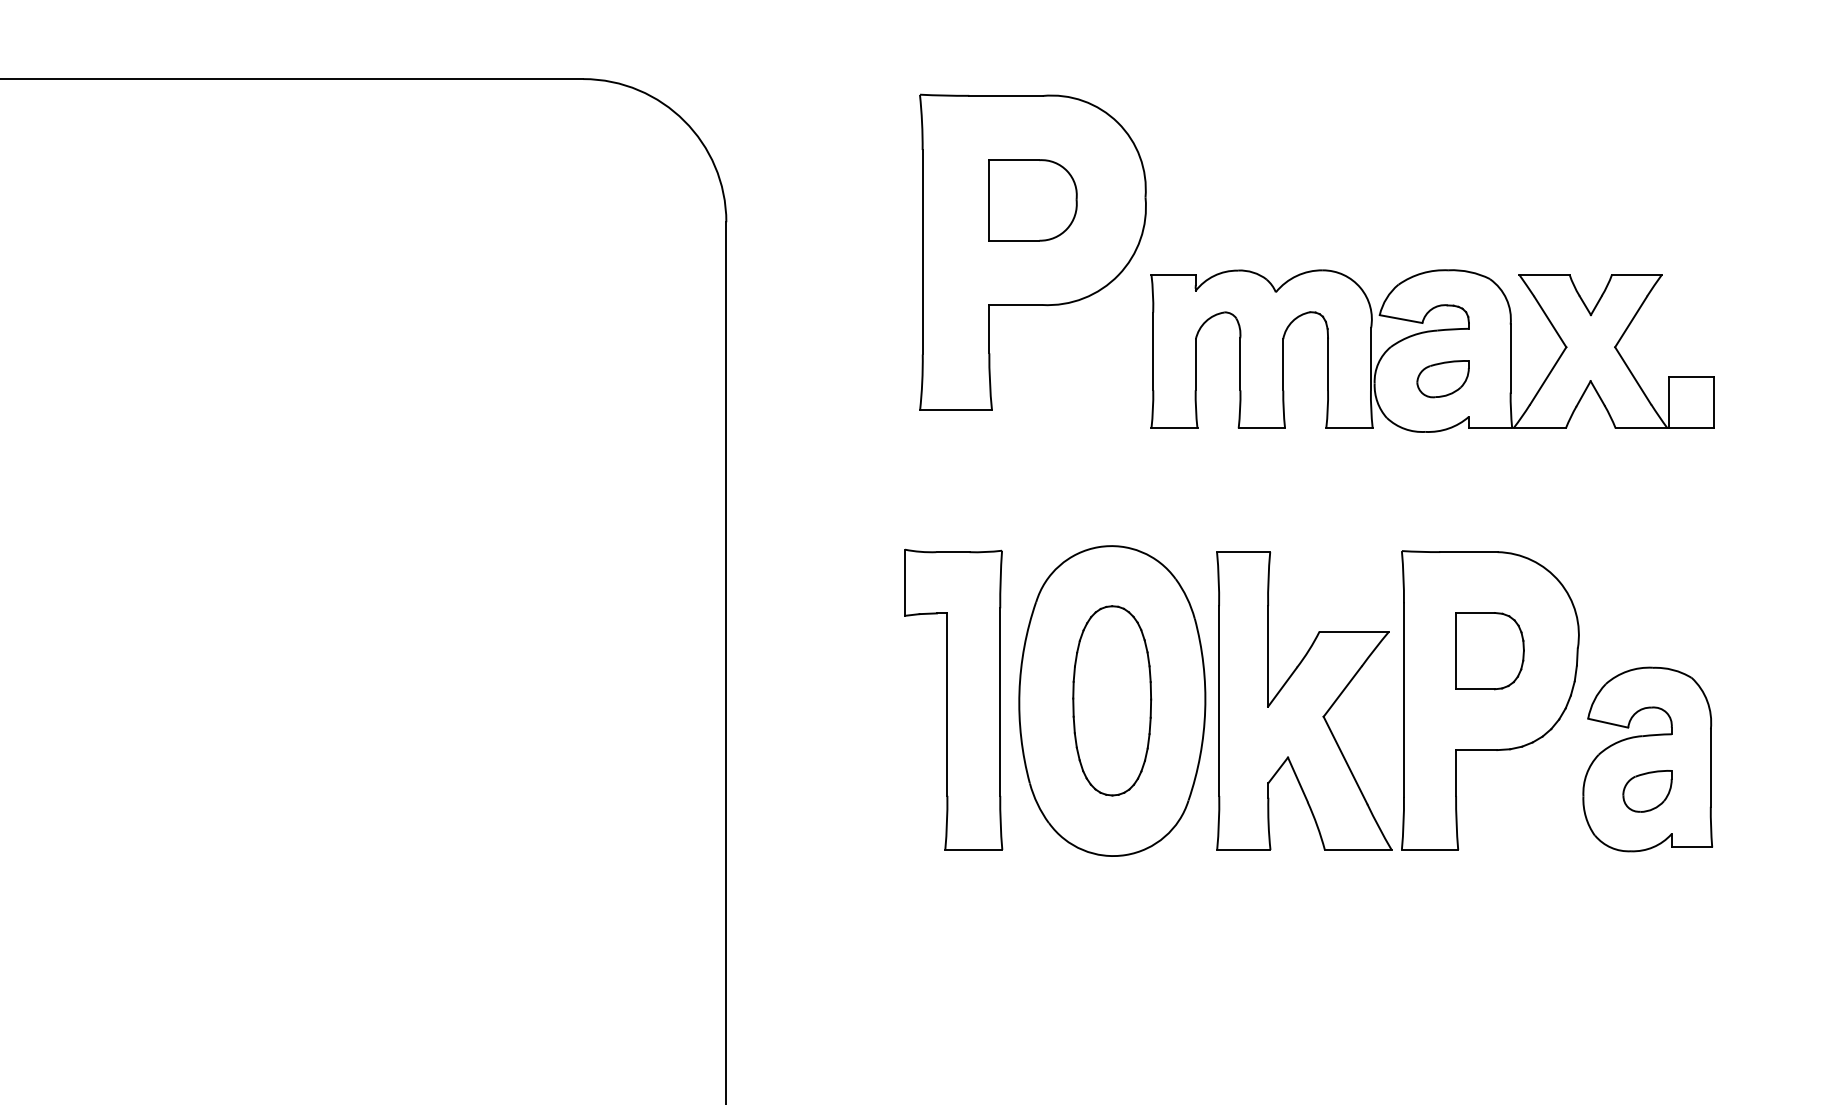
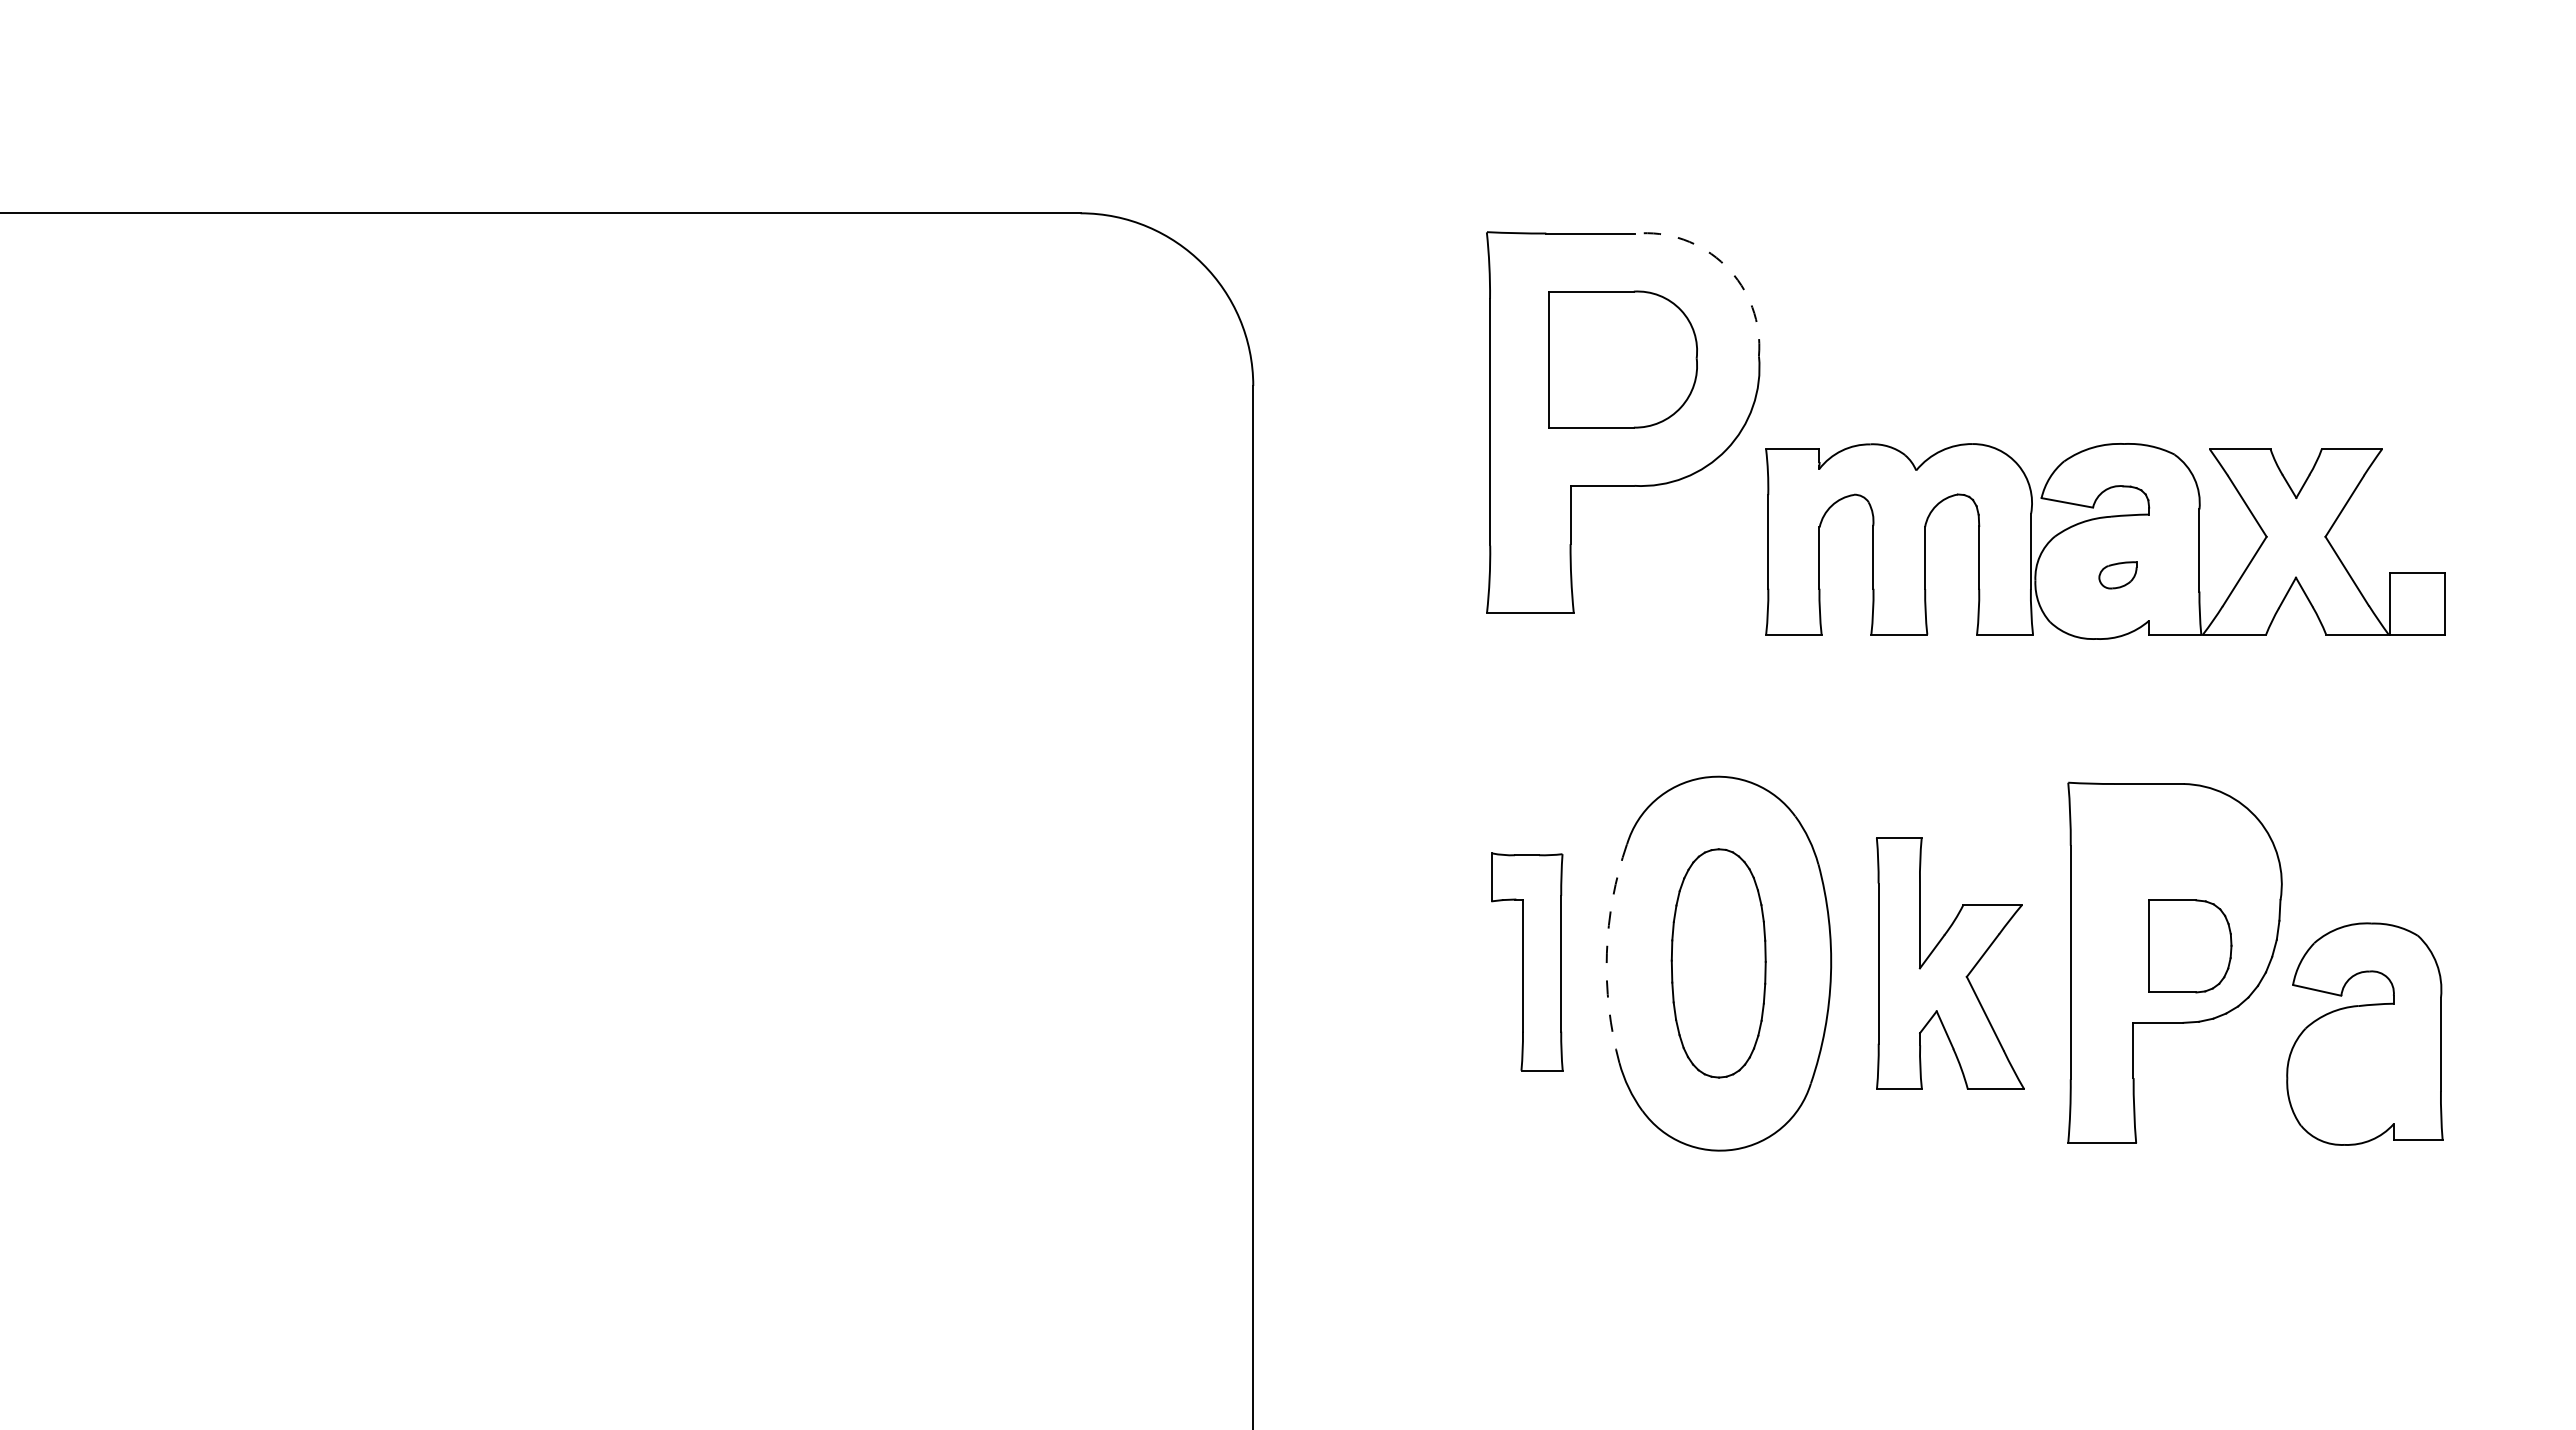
arc: (1117, 122) -> (1725, 265), solid -> dashed
part: (1033, 200) -> (1623, 359), size x1.4
part: (1442, 379) -> (2117, 575), size x0.6
part: (1489, 651) -> (2190, 946), moved
arc: (1019, 692) -> (1606, 953), solid -> dashed
part: (953, 699) -> (1527, 961), size x0.6
part: (1304, 700) -> (1950, 963), size x0.7
part: (1647, 791) -> (2364, 1072), removed

